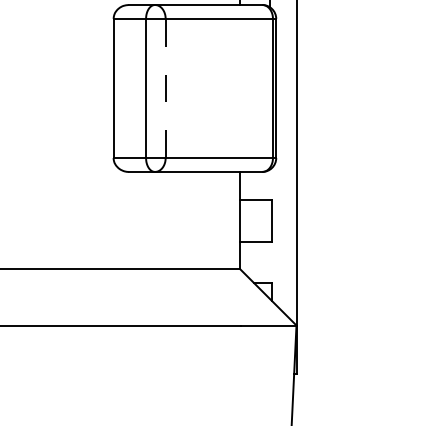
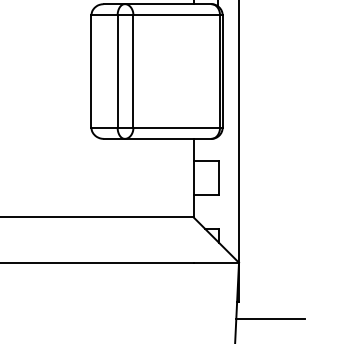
line: (165, 88) -> (133, 71), dashed -> solid
line: (335, 395) -> (270, 319), added

